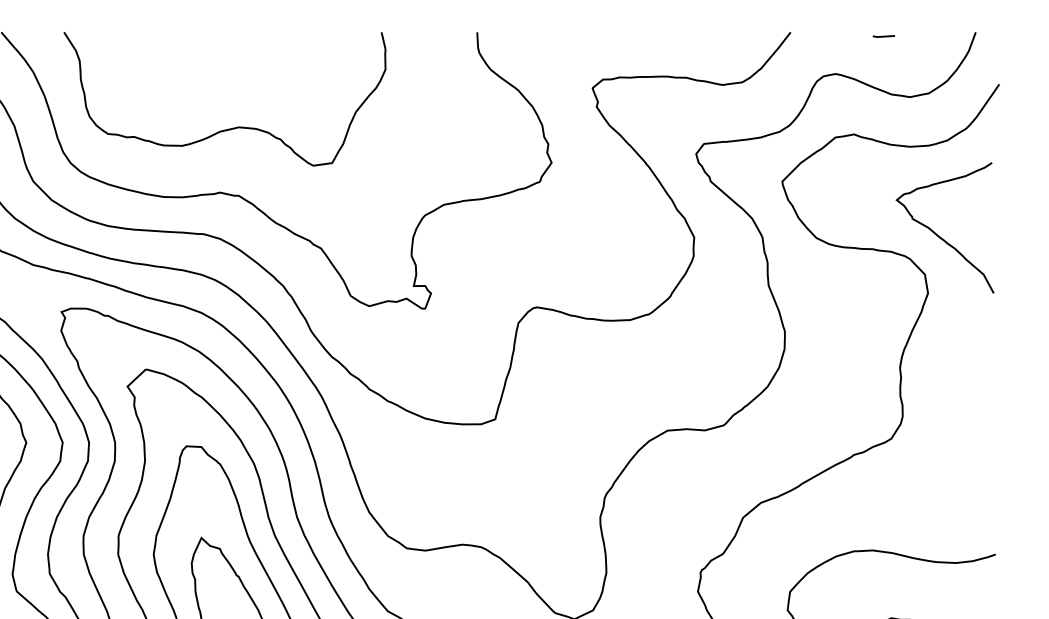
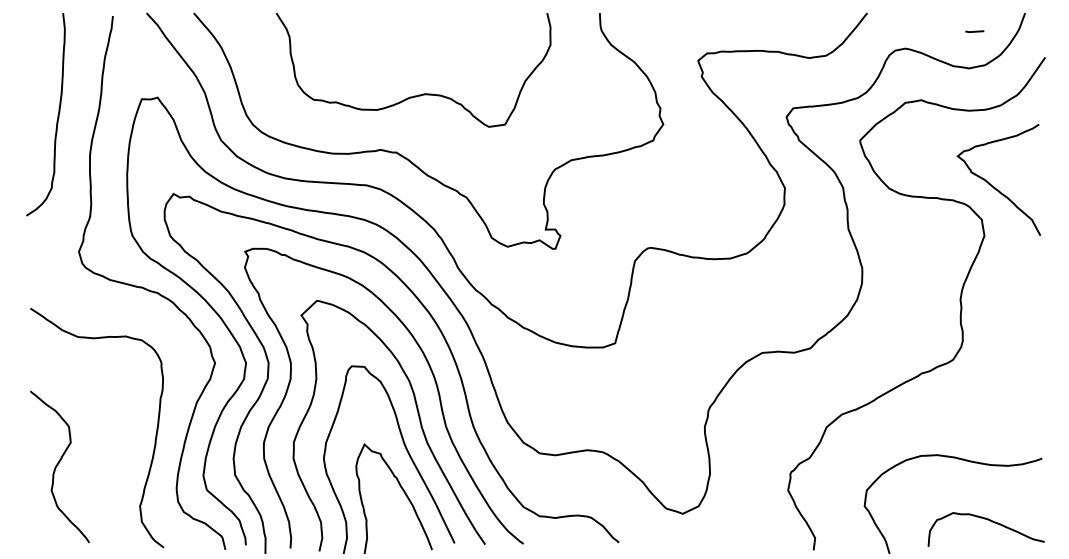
line: (883, 36) -> (974, 31), moved
curve: (230, 127) -> (418, 94), moved

